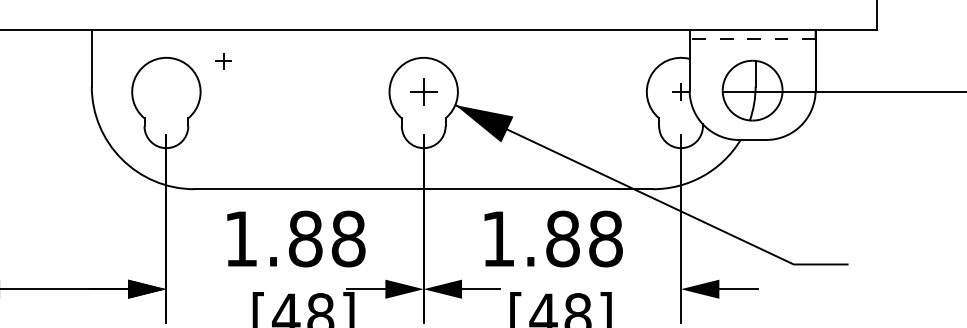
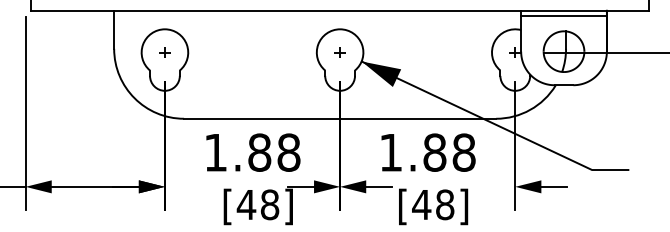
line: (753, 38) -> (564, 16), dashed -> solid
part: (223, 61) -> (164, 52), moved
part: (422, 91) -> (339, 52), size x0.62

